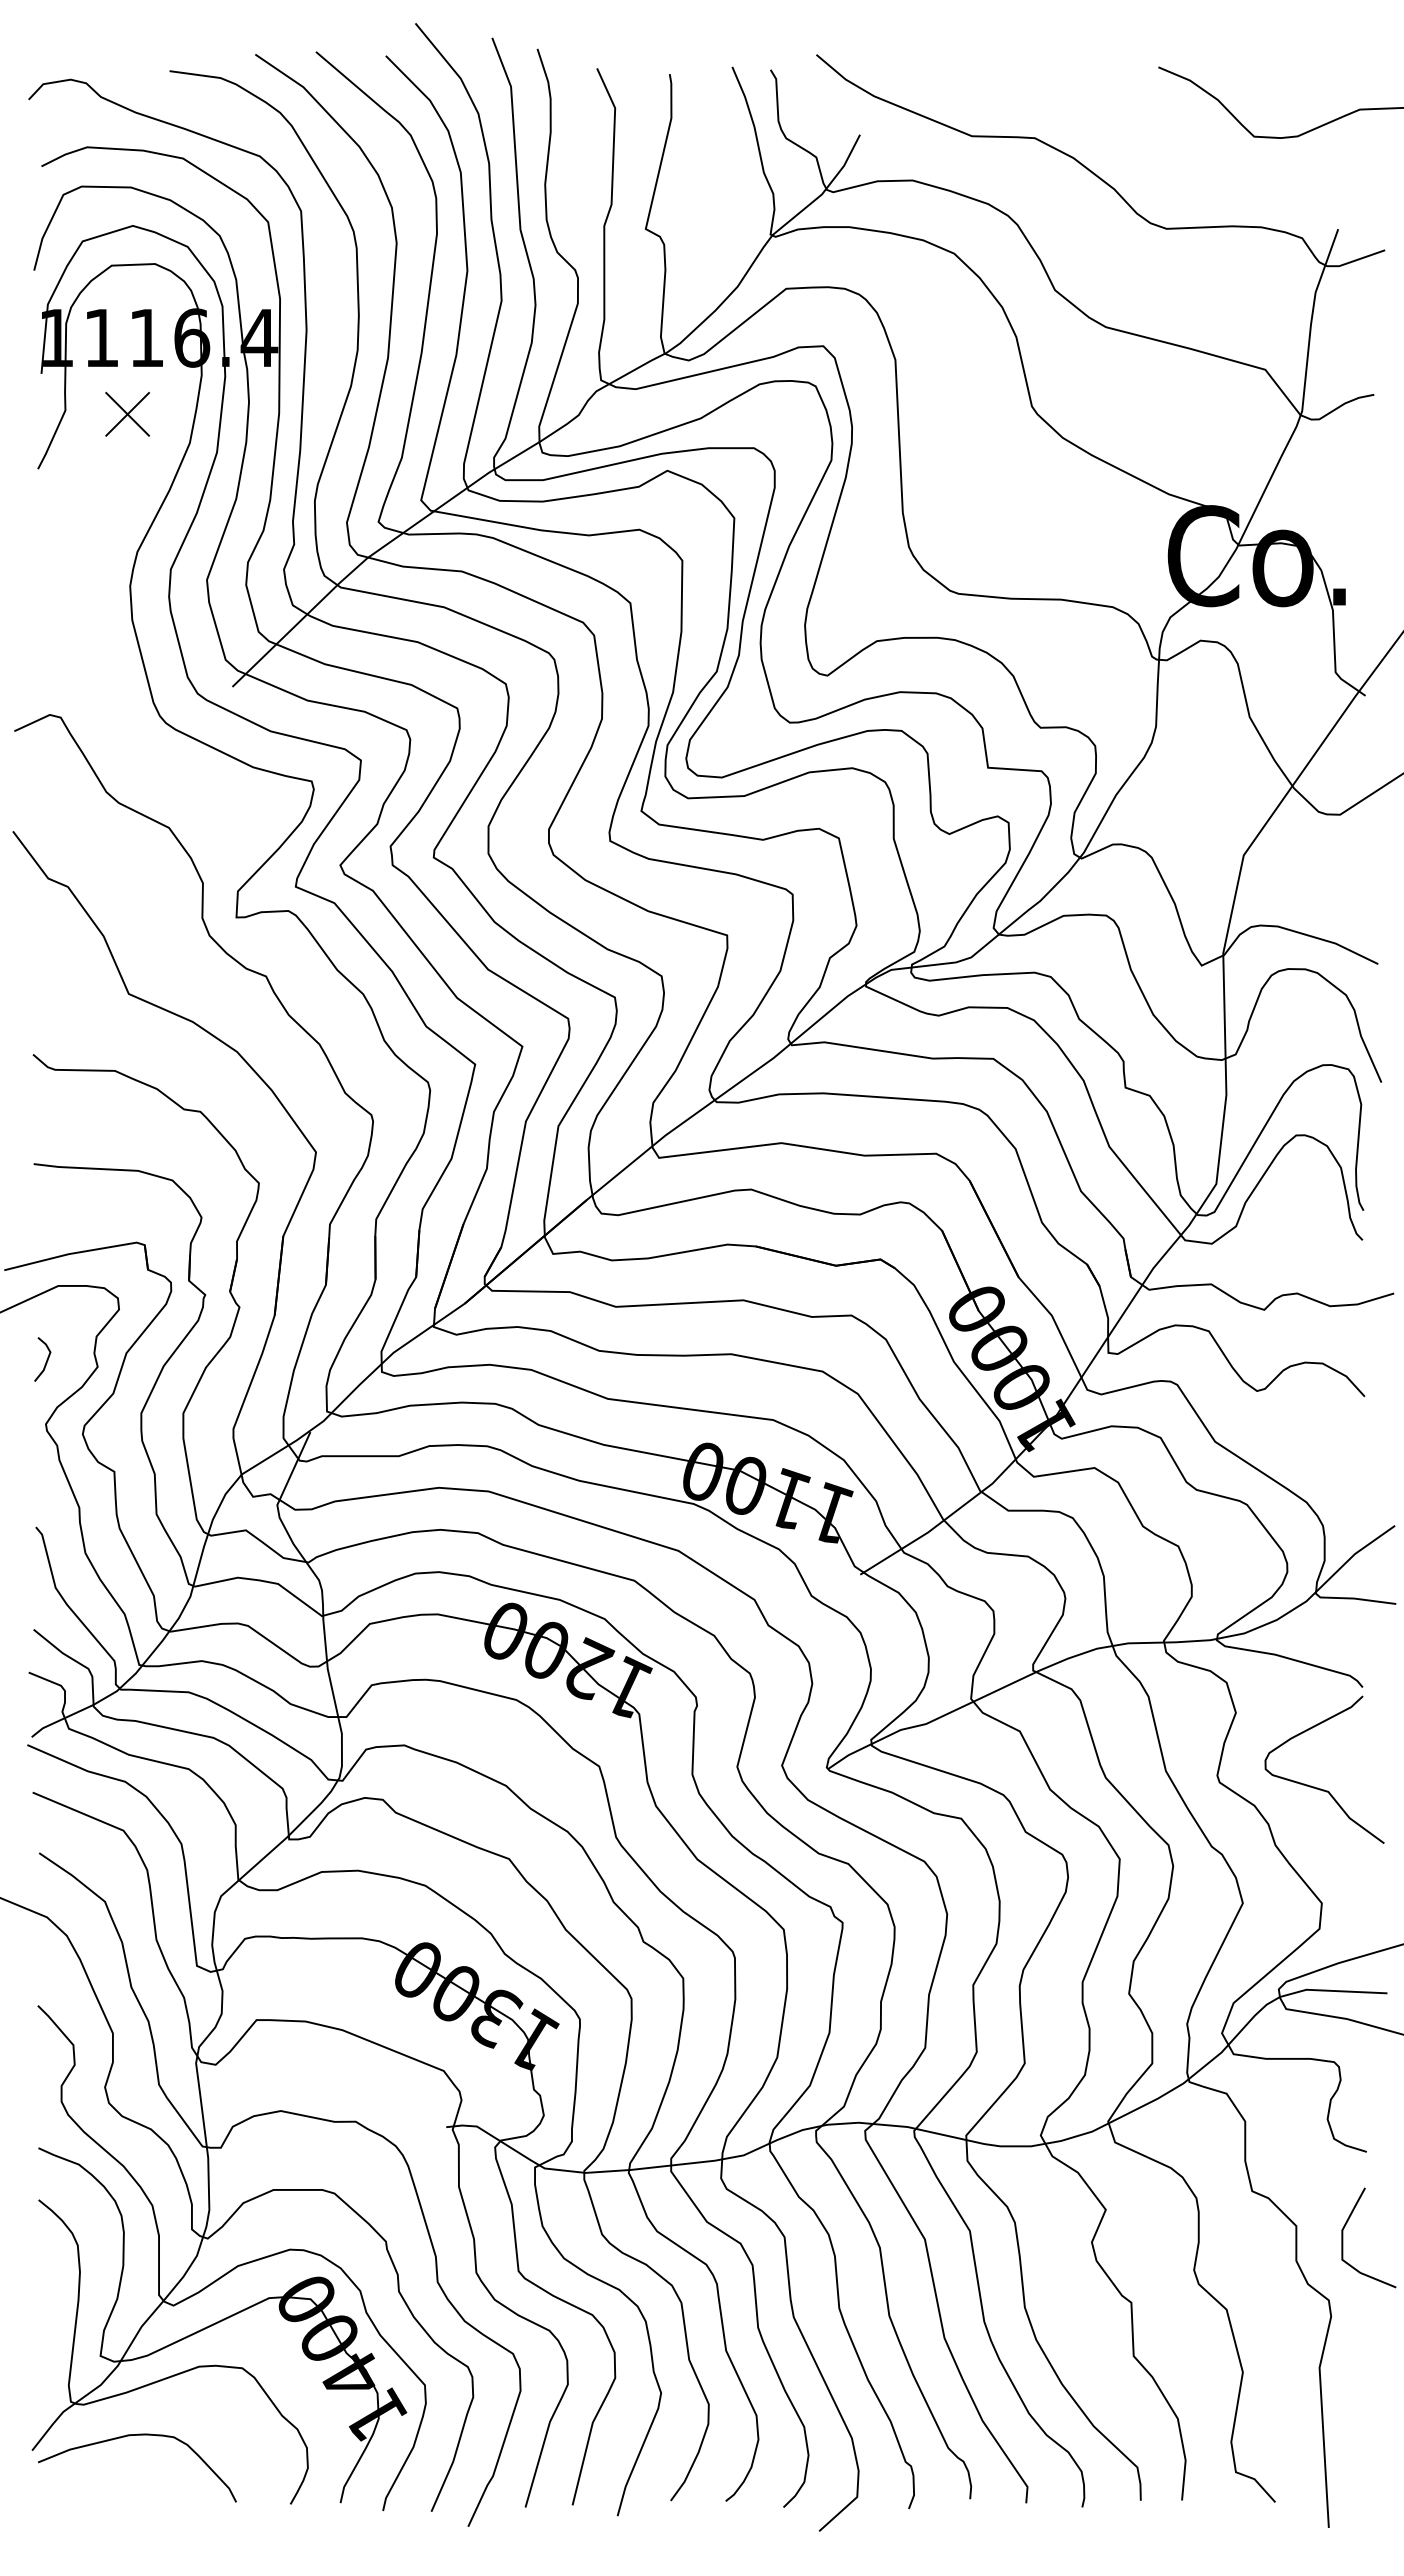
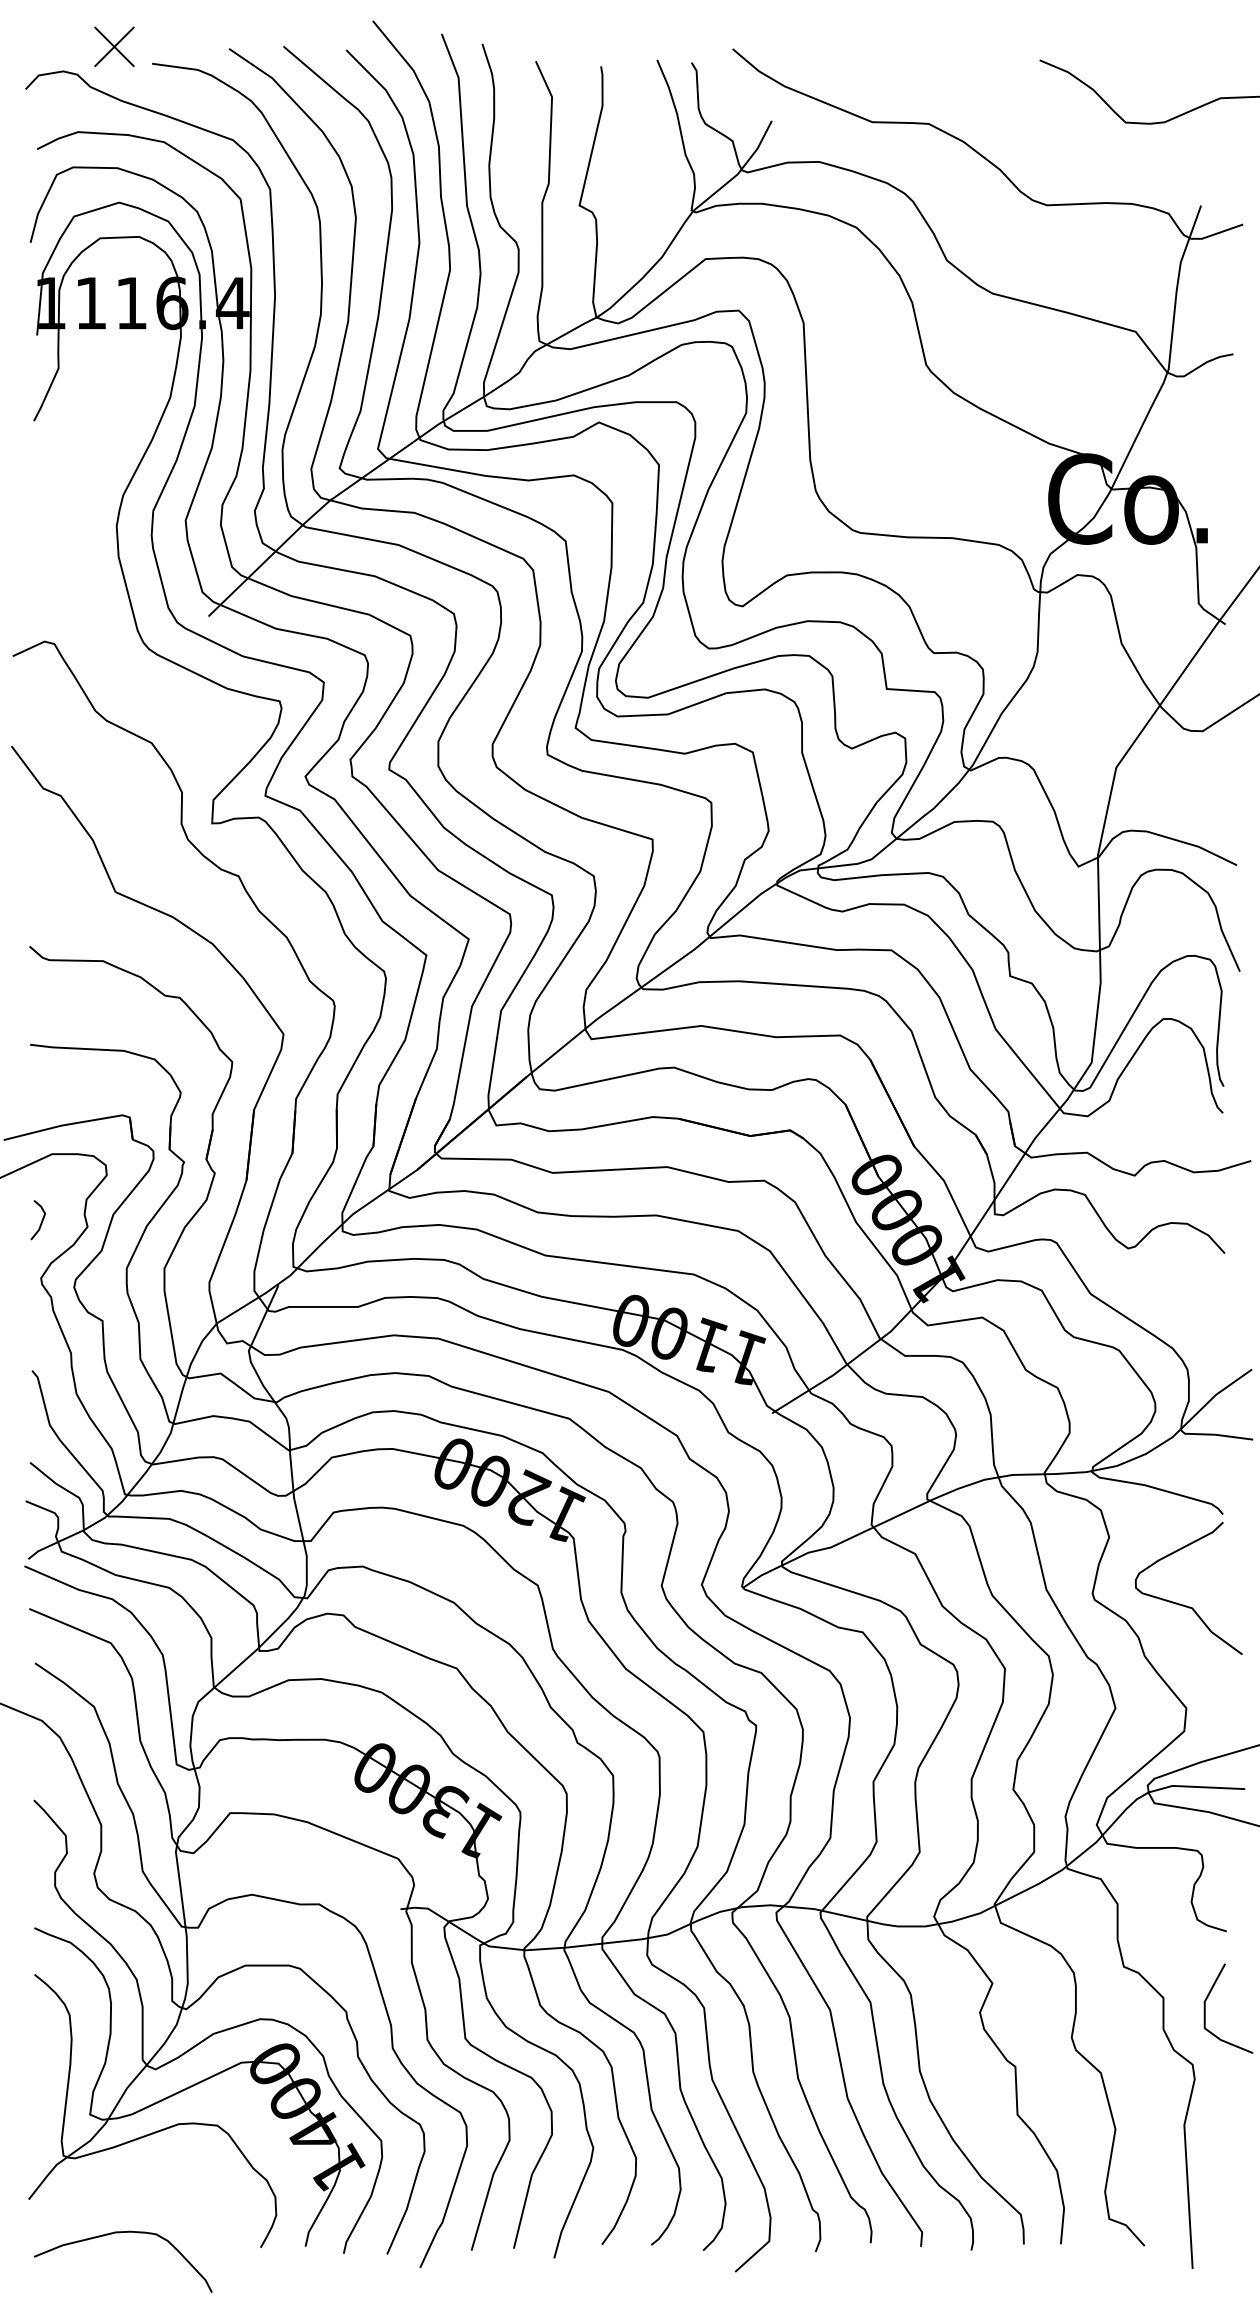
part: (127, 413) -> (114, 46), moved
curve: (130, 2436) -> (117, 2233), moved

